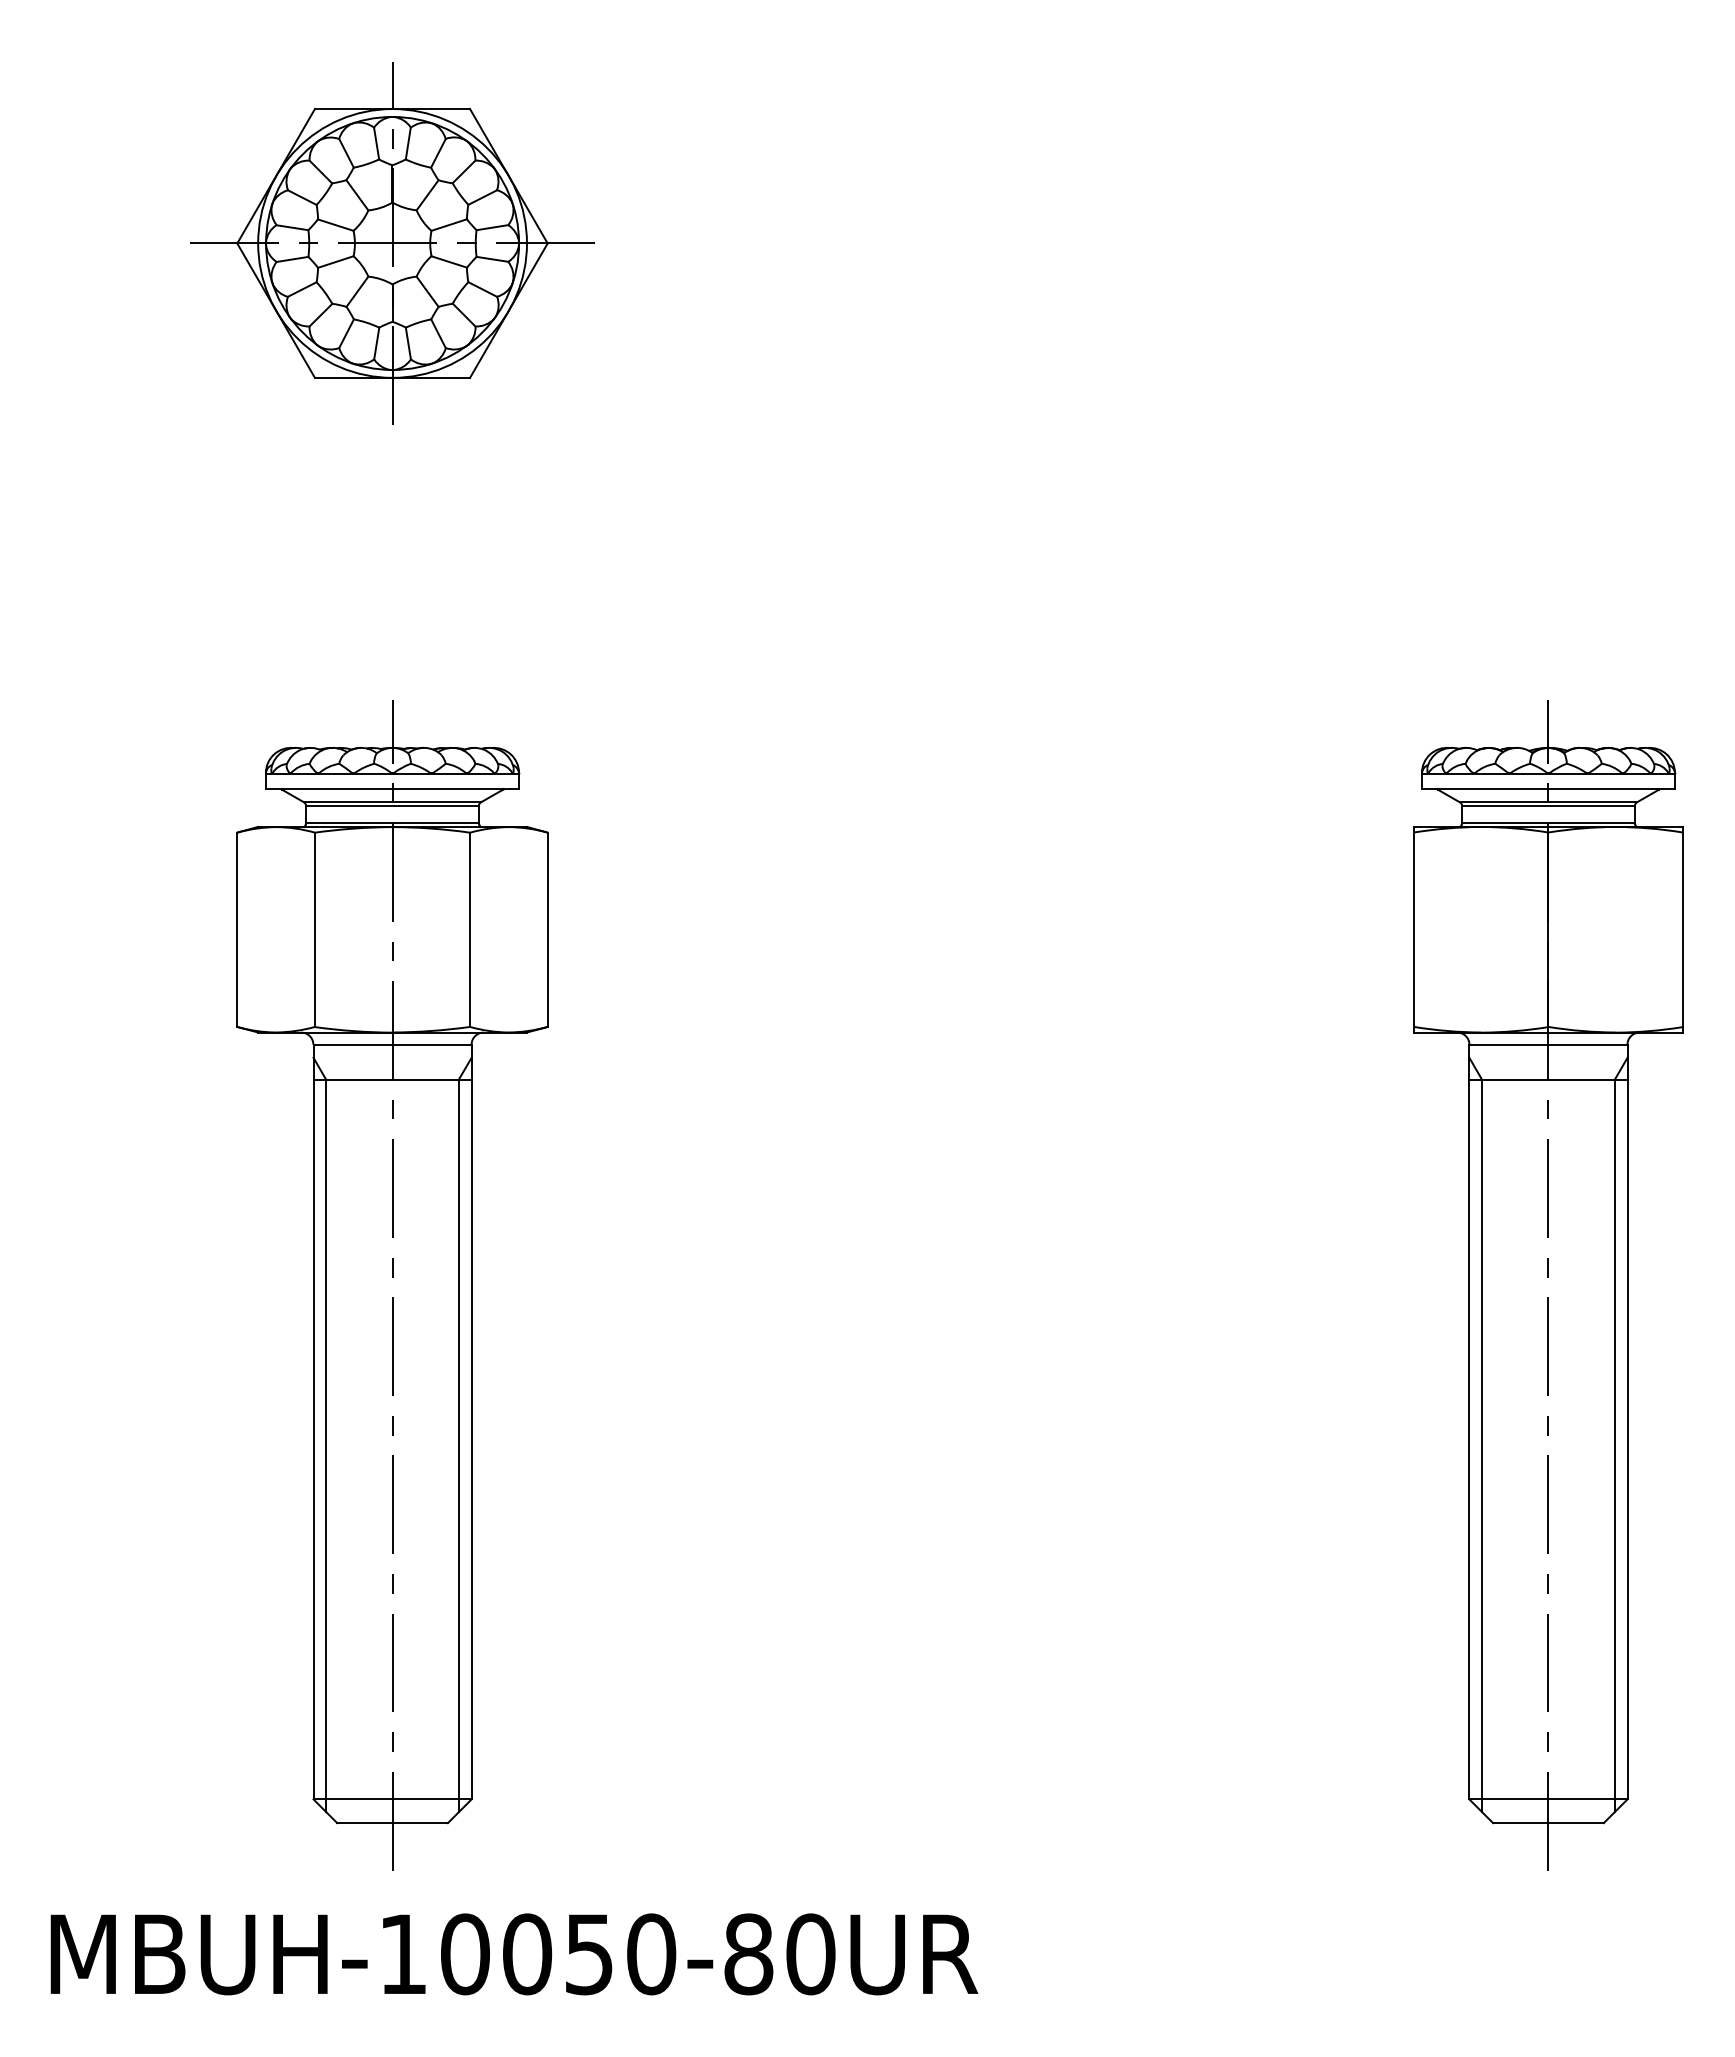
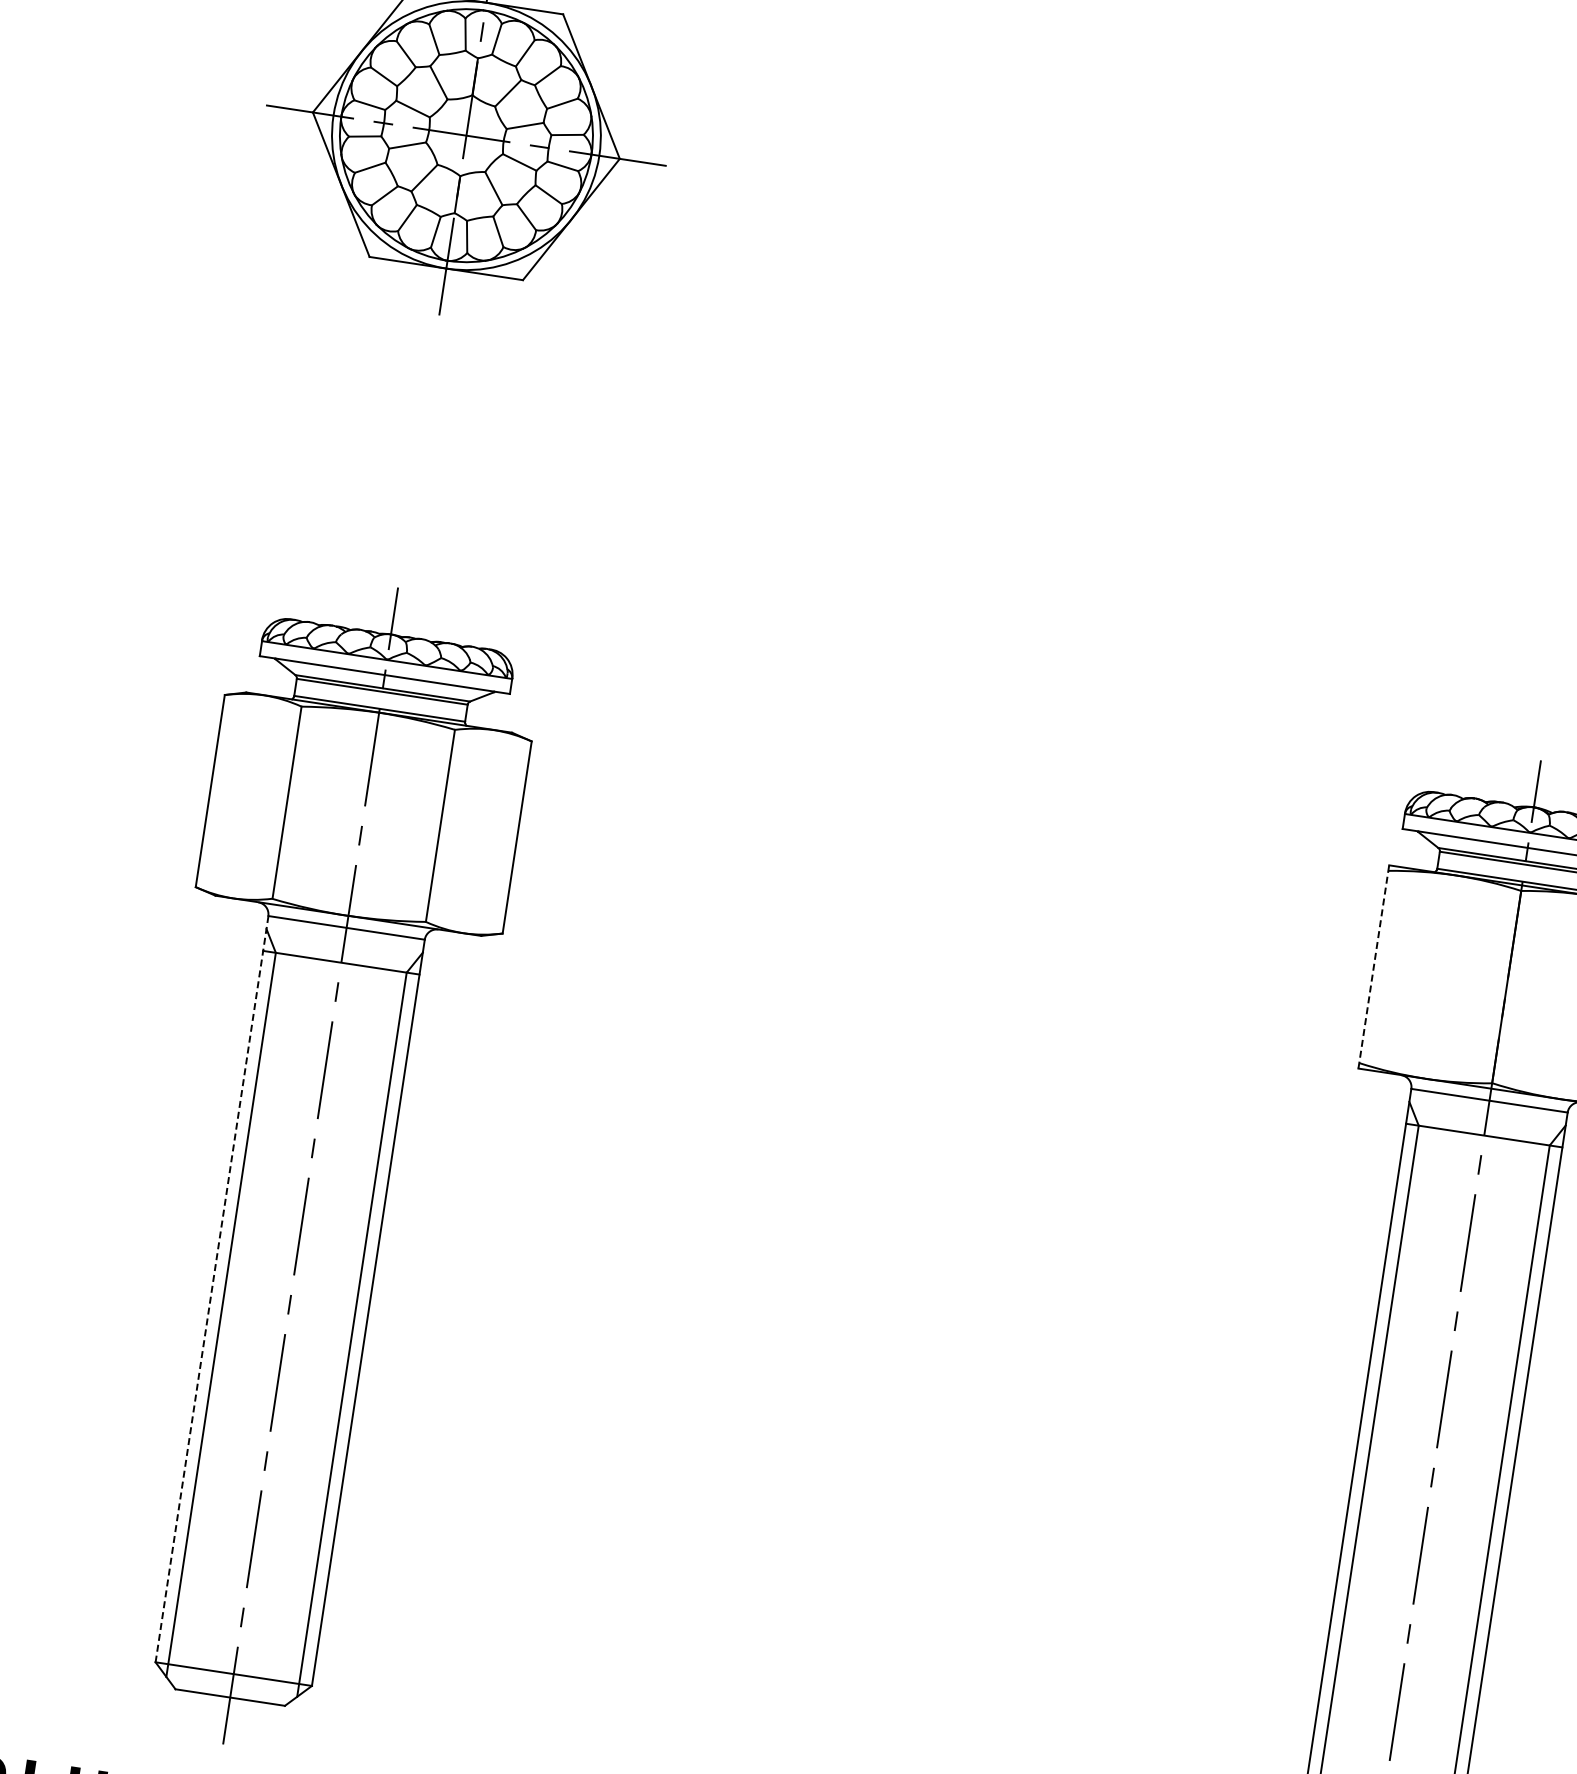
line: (1414, 929) -> (1374, 966), solid -> dashed
line: (313, 1422) -> (211, 1289), solid -> dashed

